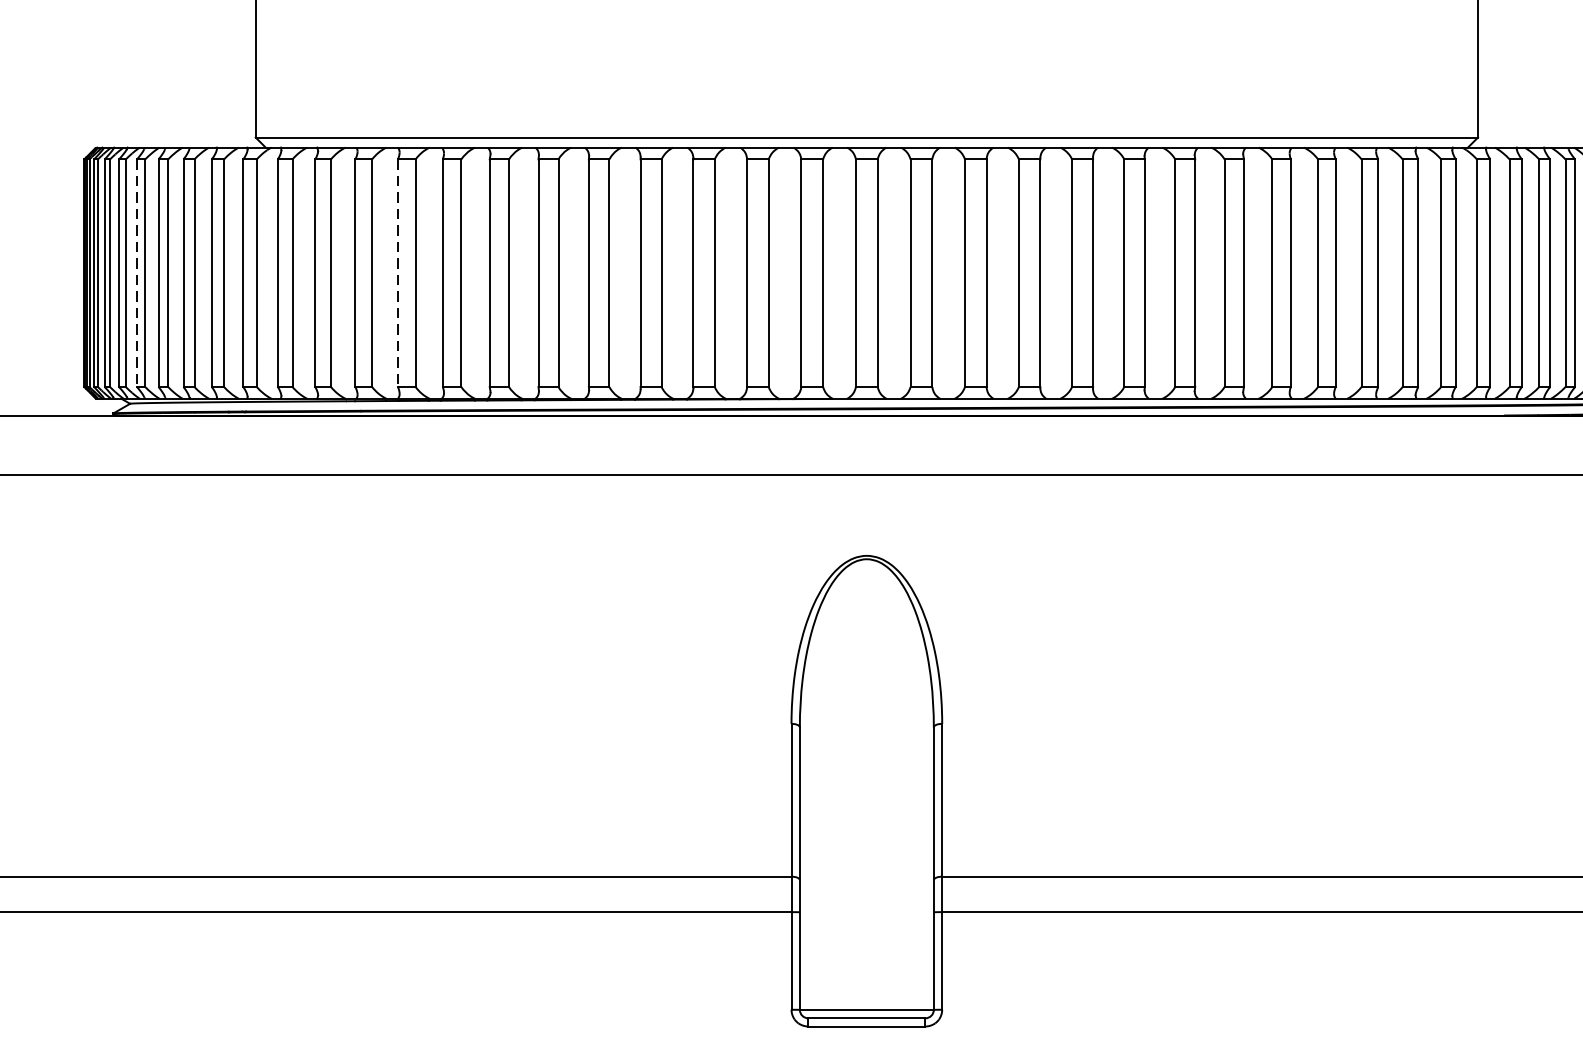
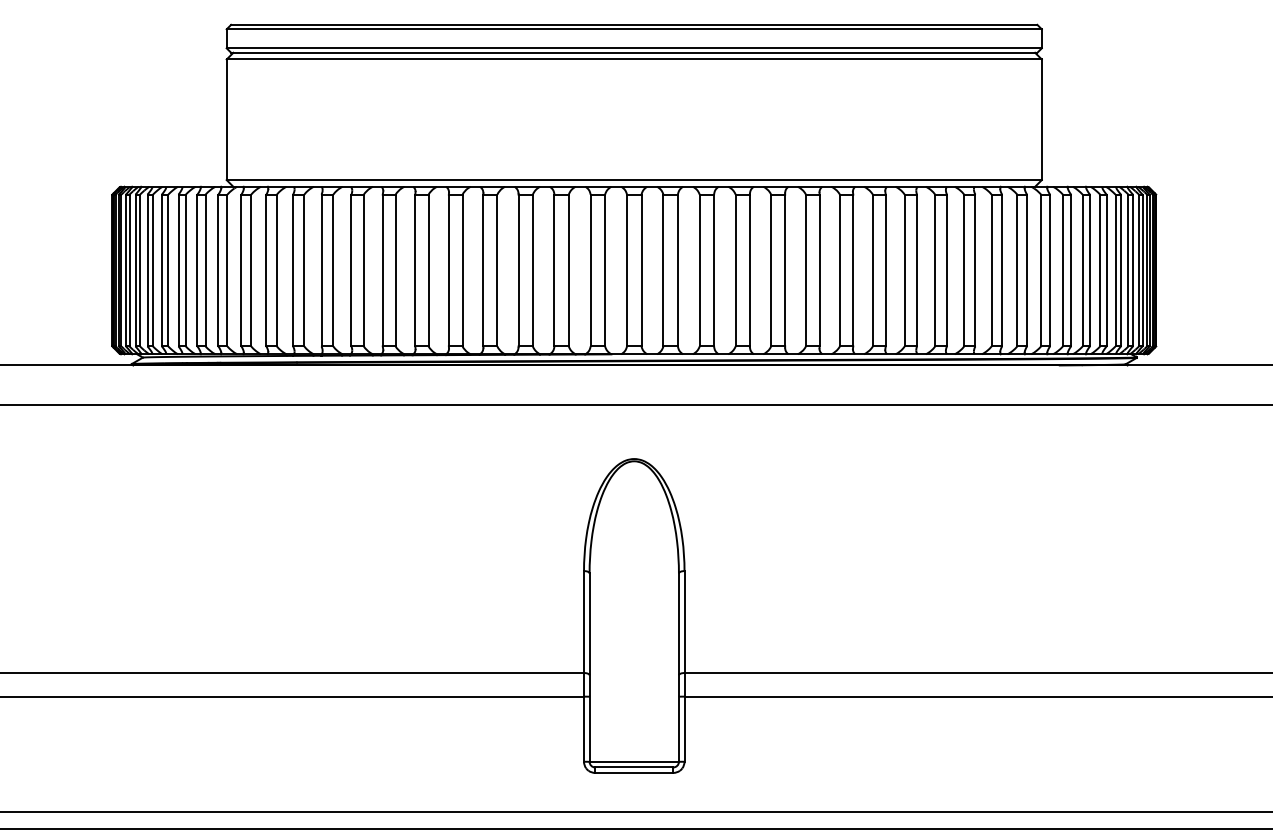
line: (136, 273) -> (147, 270), dashed -> solid
line: (397, 273) -> (321, 270), dashed -> solid

